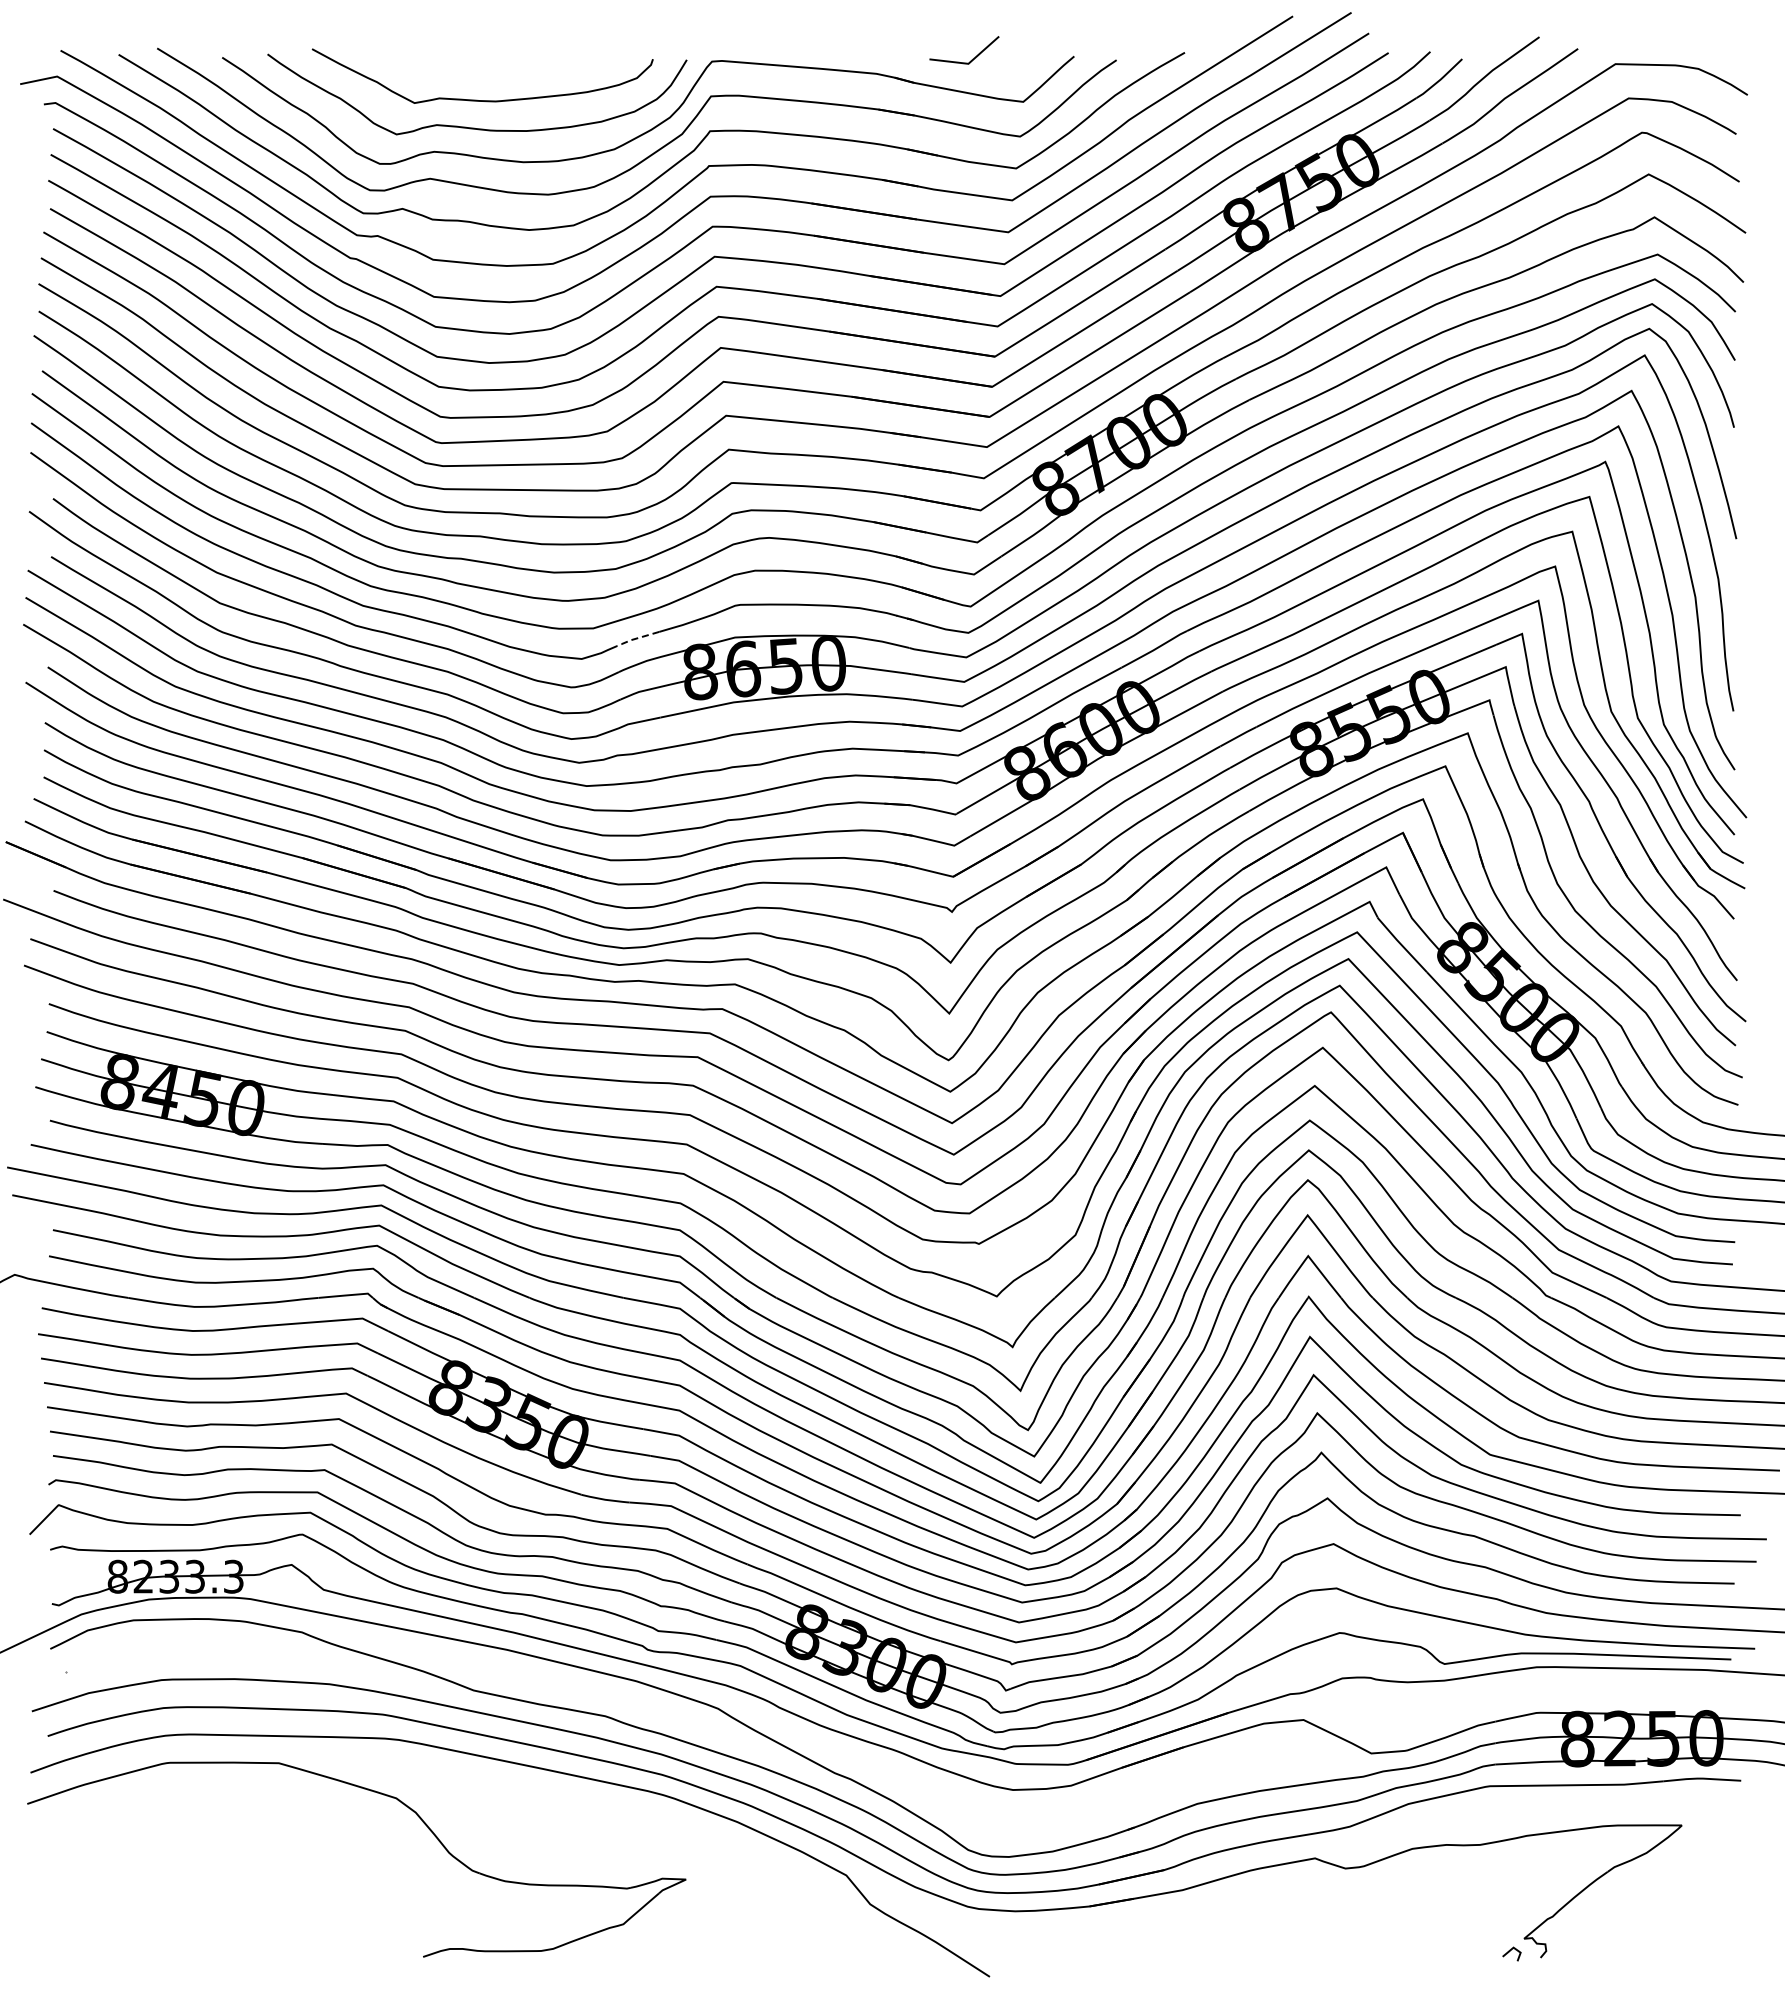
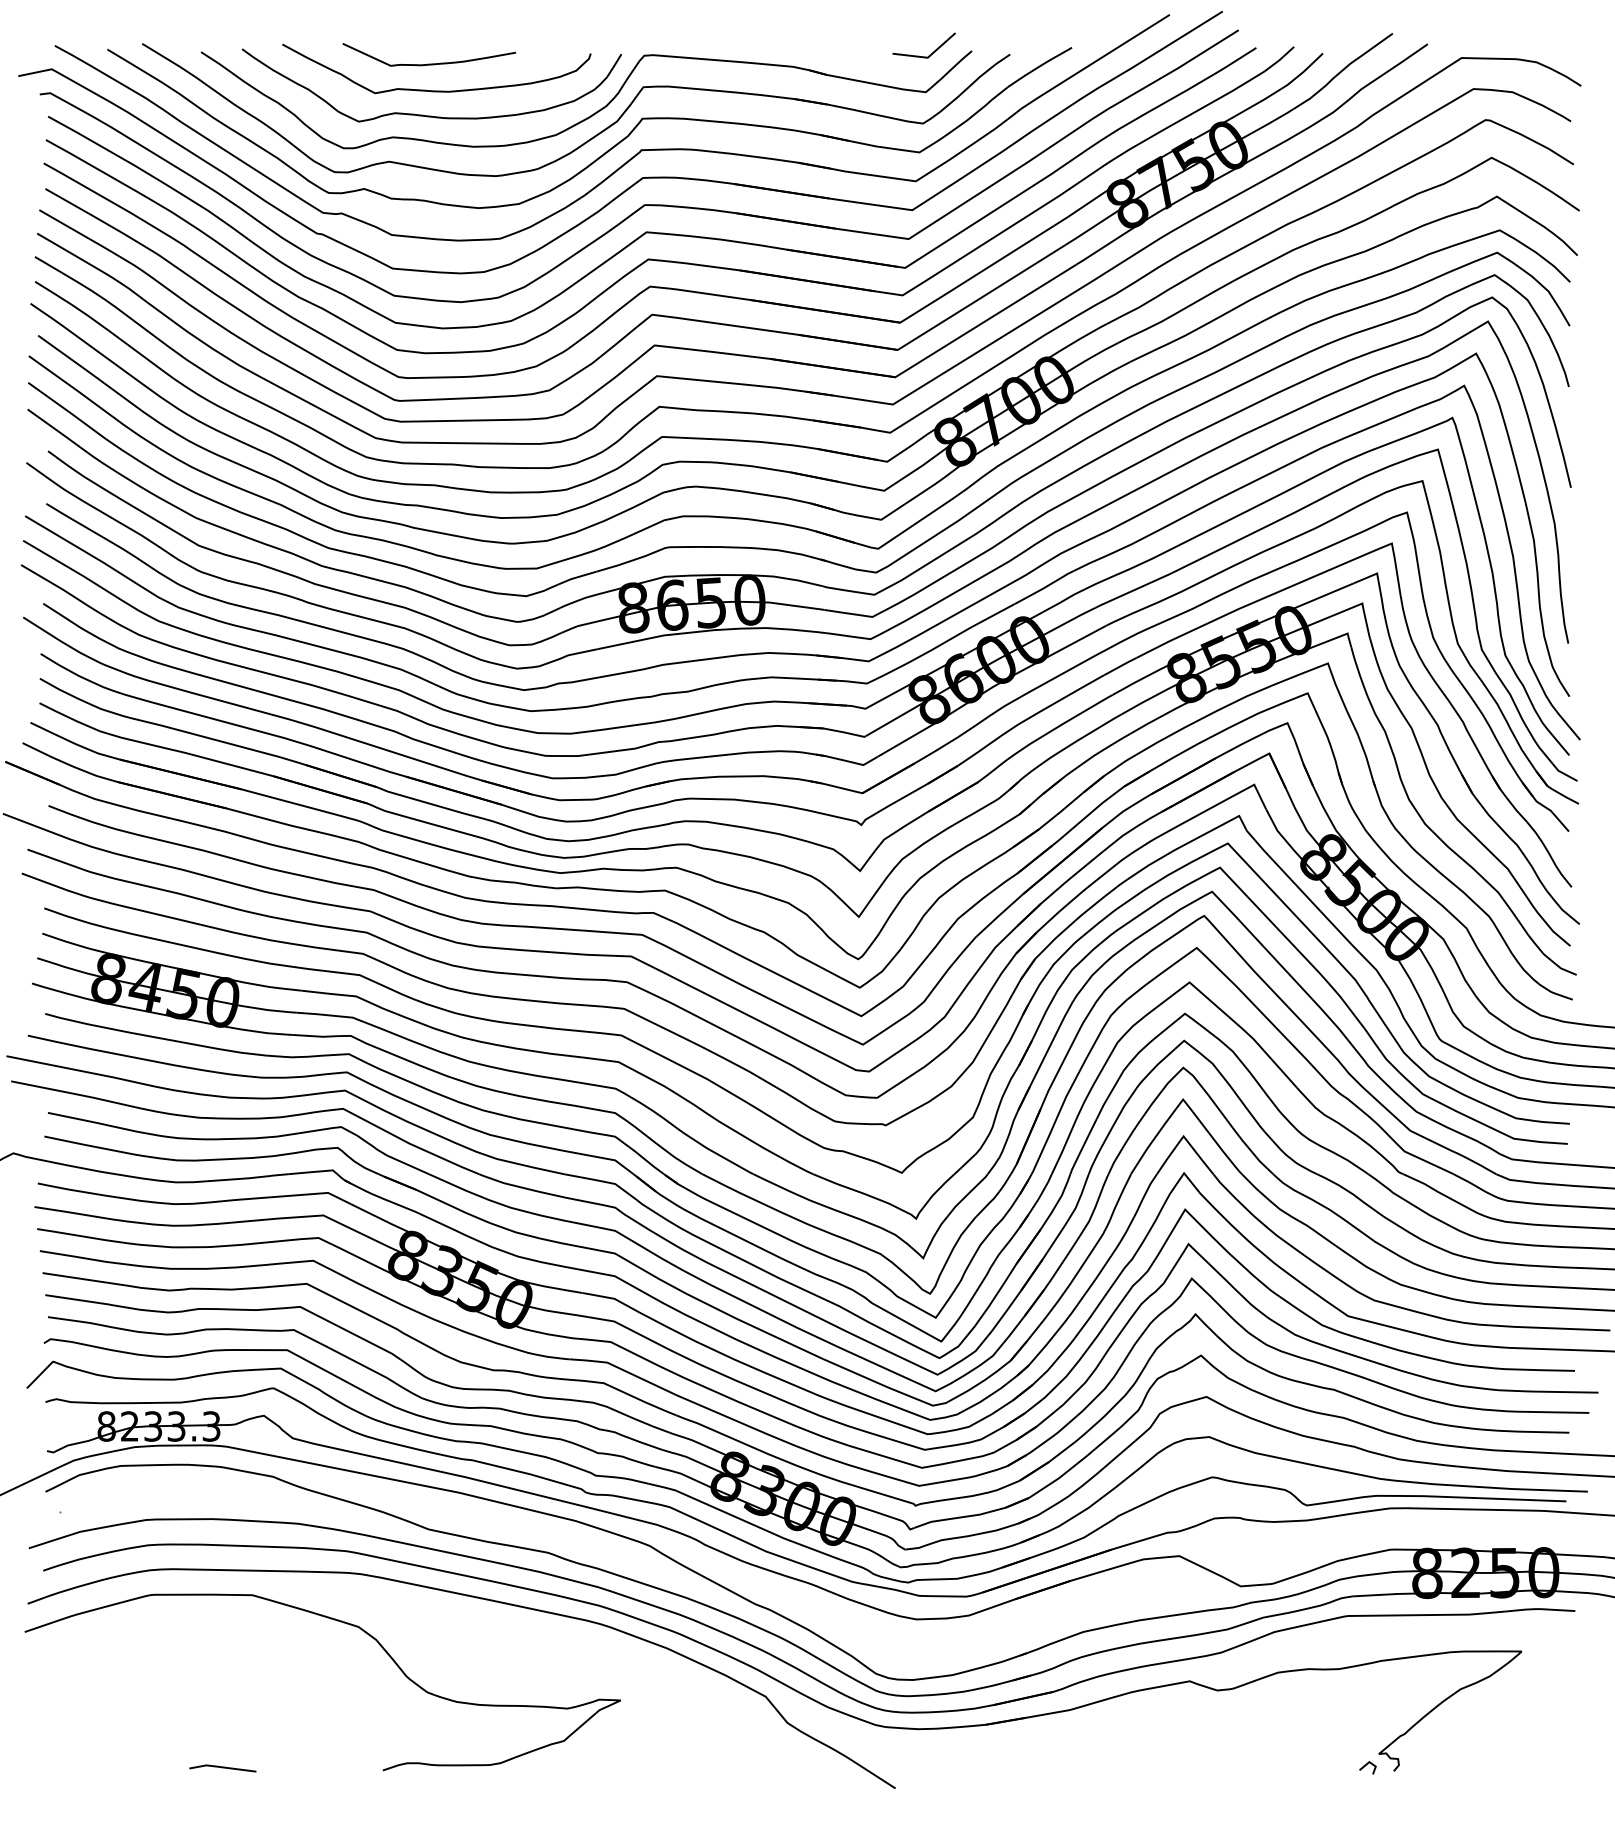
line: (972, 58) -> (931, 52), moved
curve: (474, 70) -> (429, 63), added
line: (636, 638) -> (575, 577), dashed -> solid
line: (246, 1954) -> (223, 1768), added

